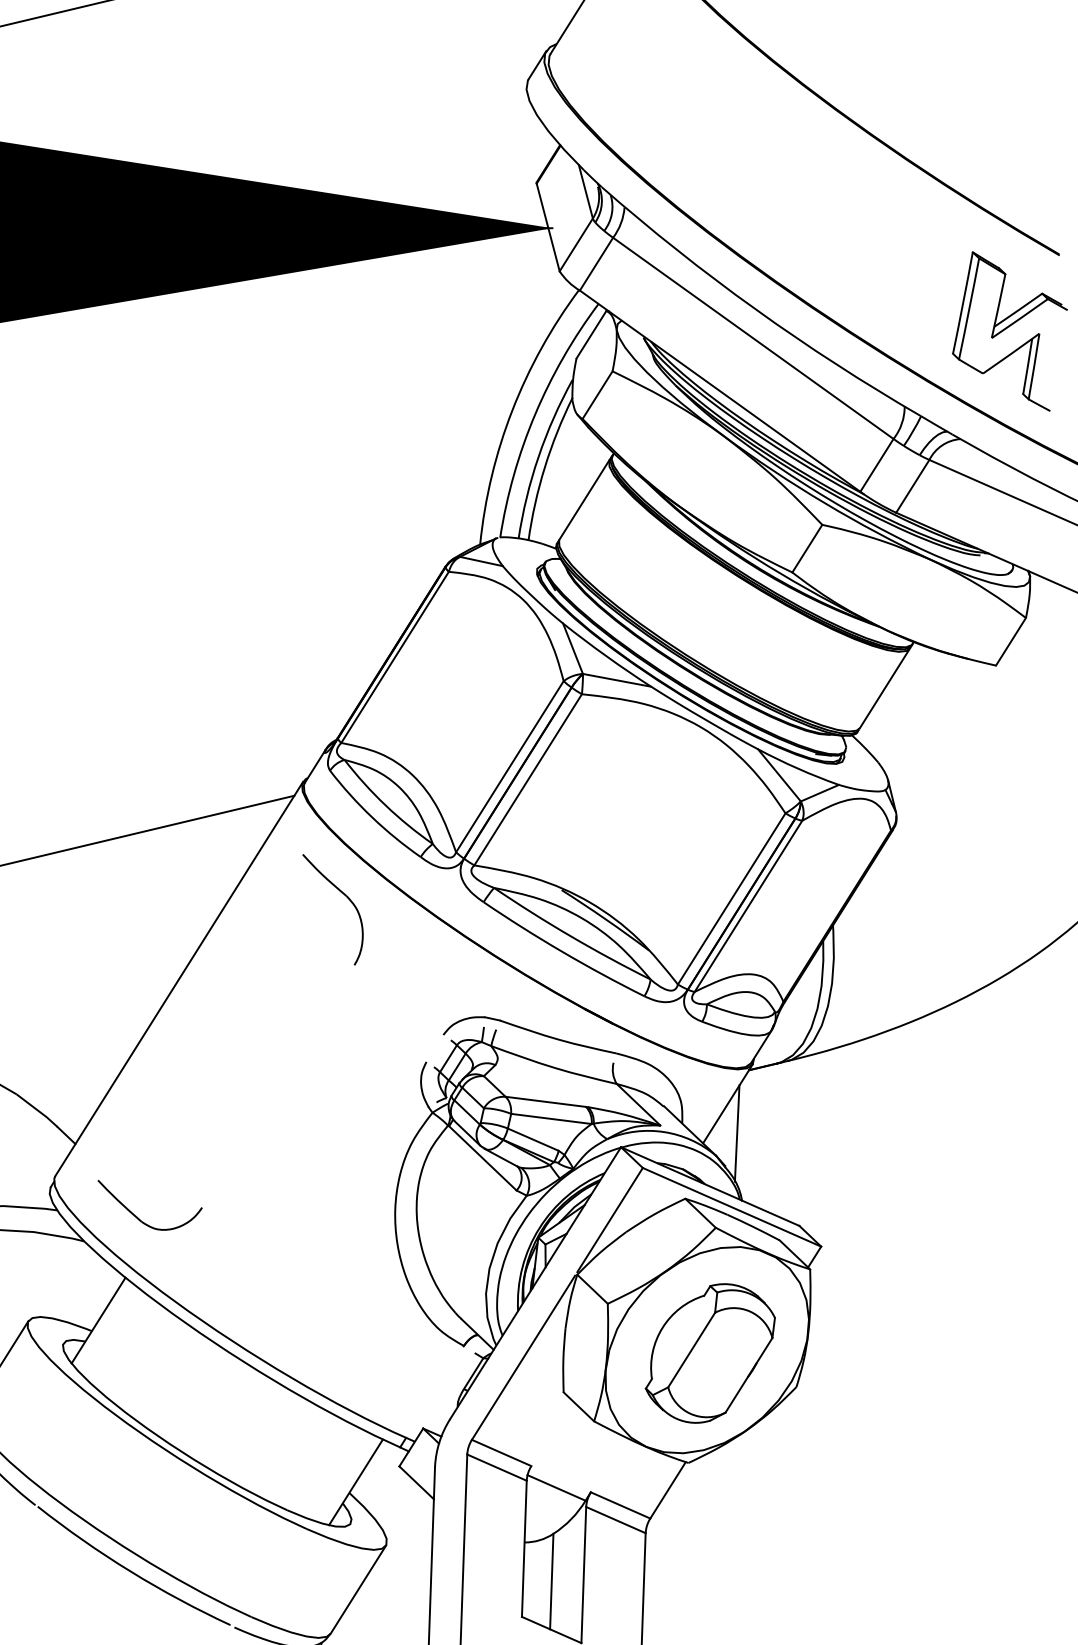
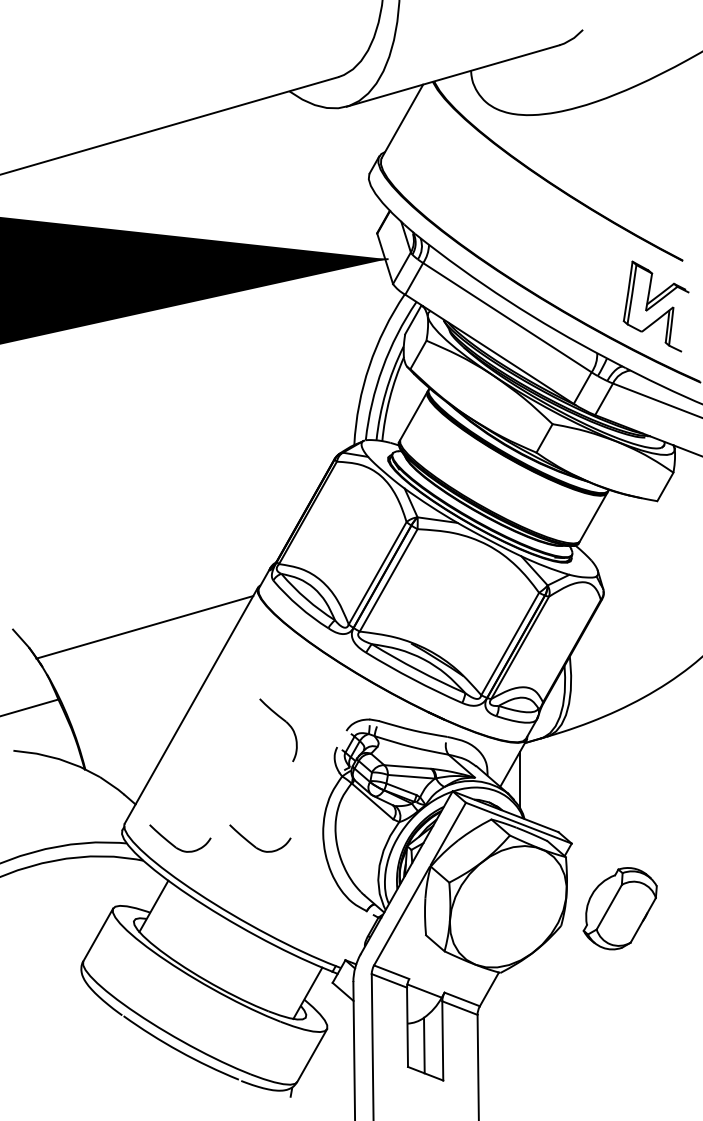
part: (345, 897) -> (285, 722), moved
part: (279, 1226) -> (256, 846), added
part: (709, 1353) -> (619, 908), moved

